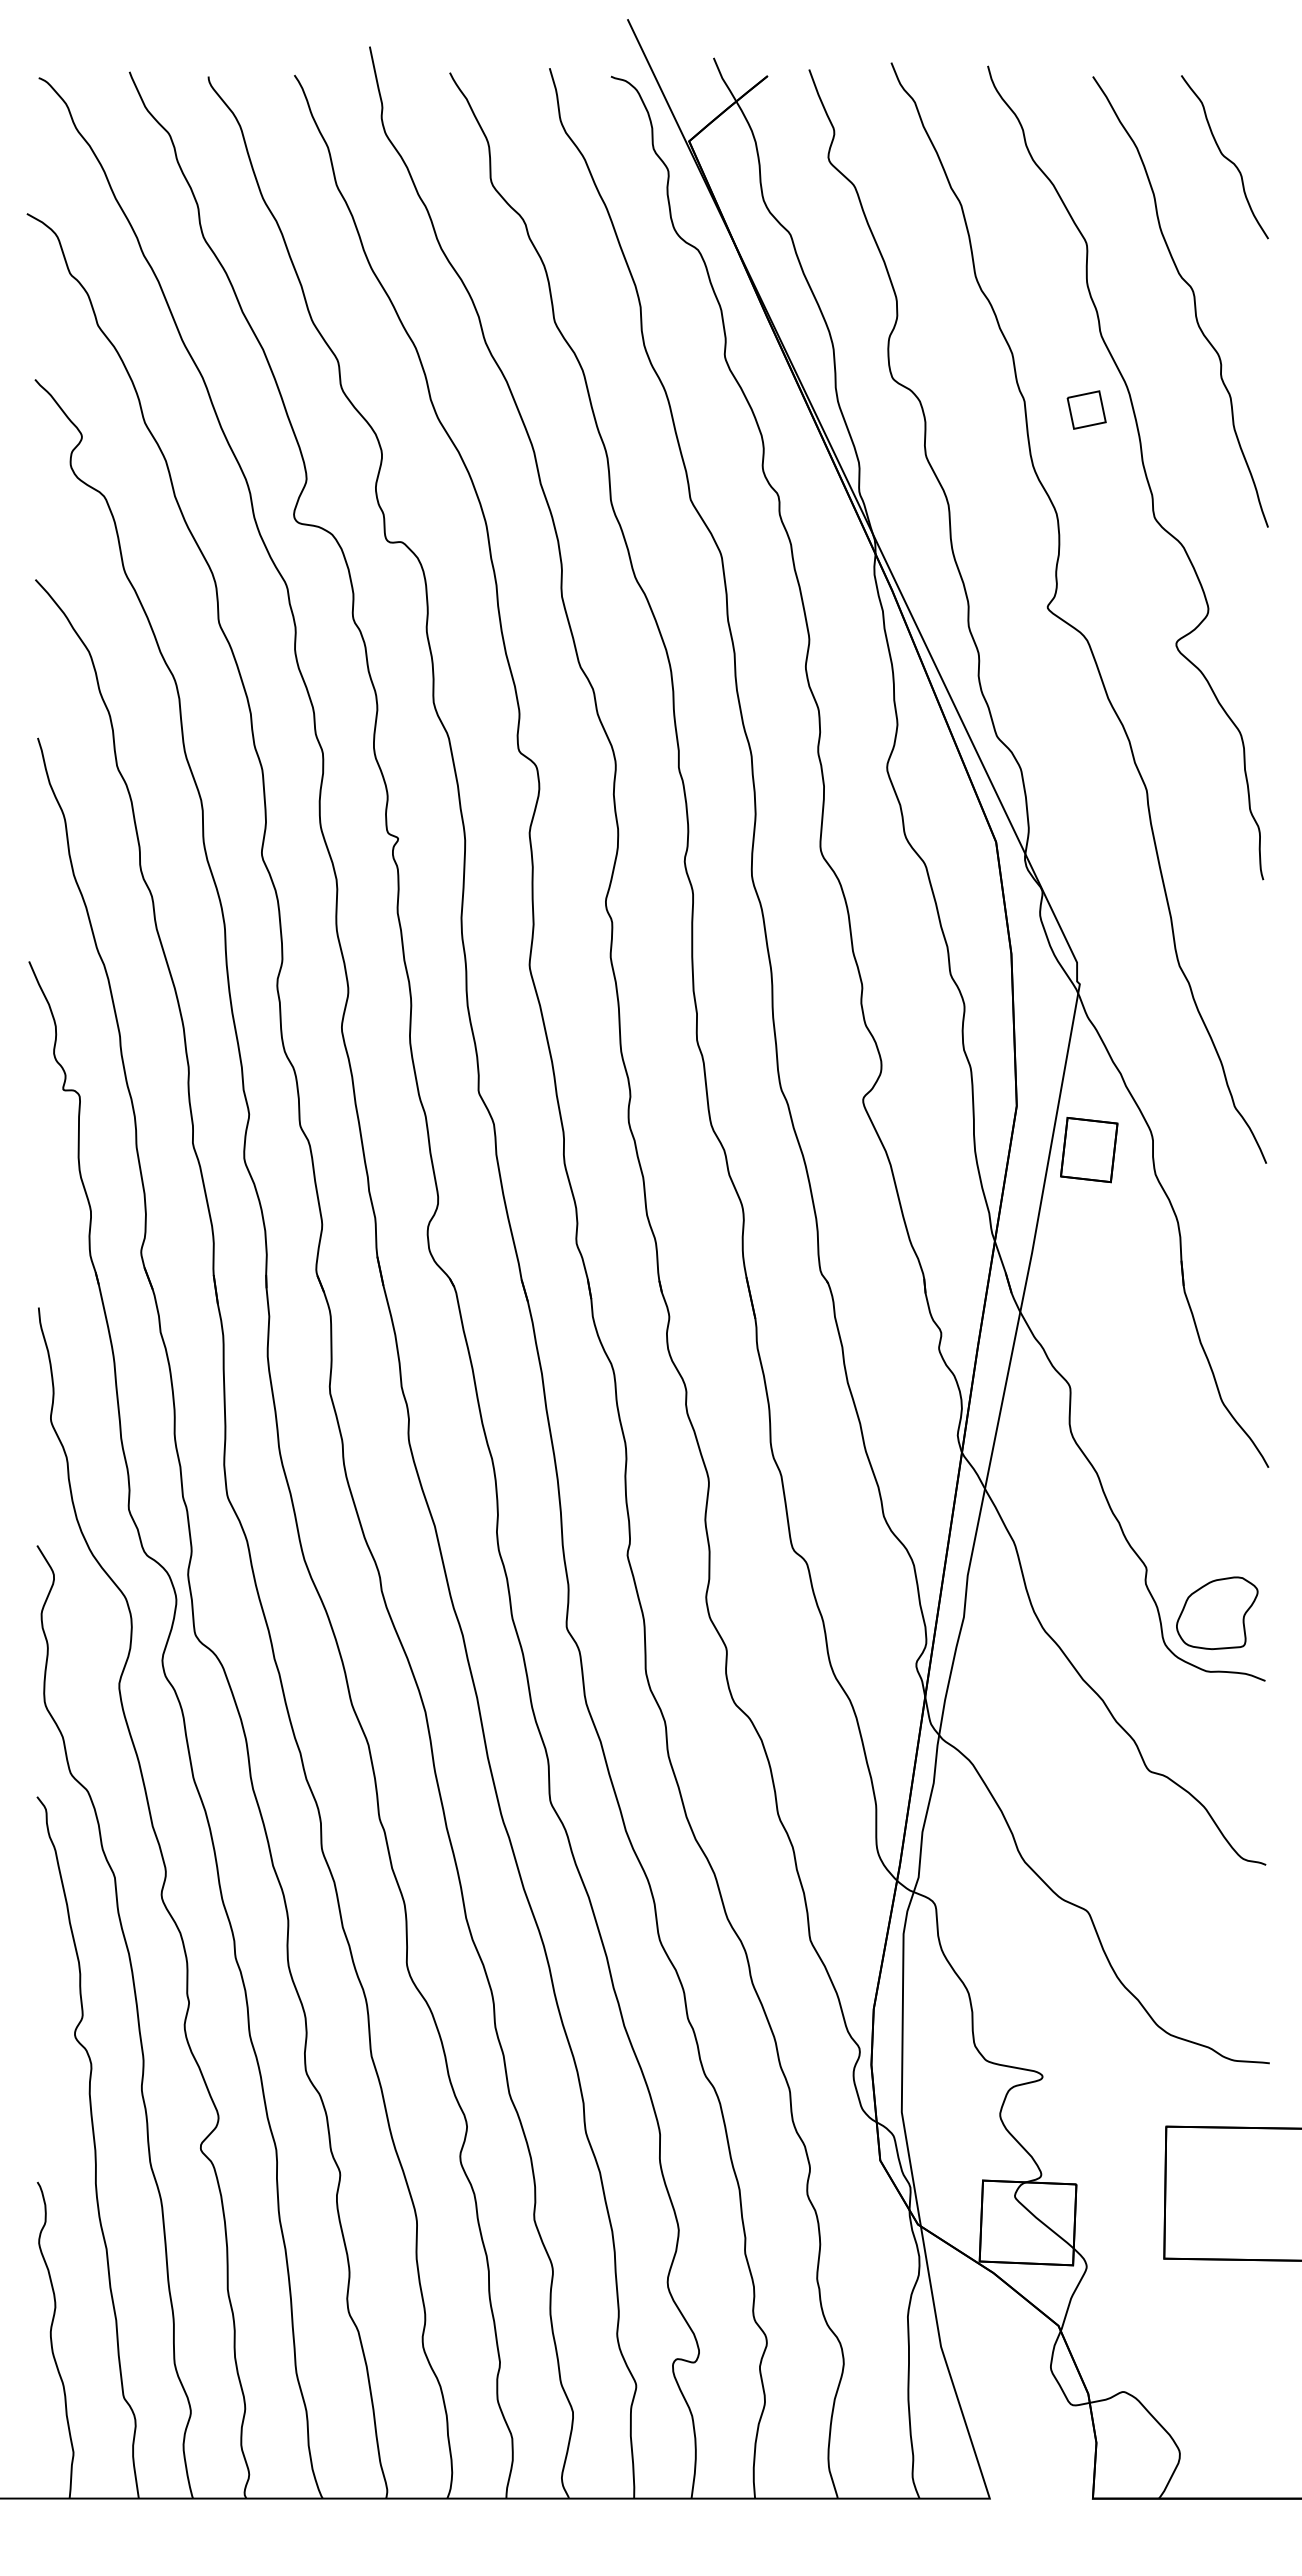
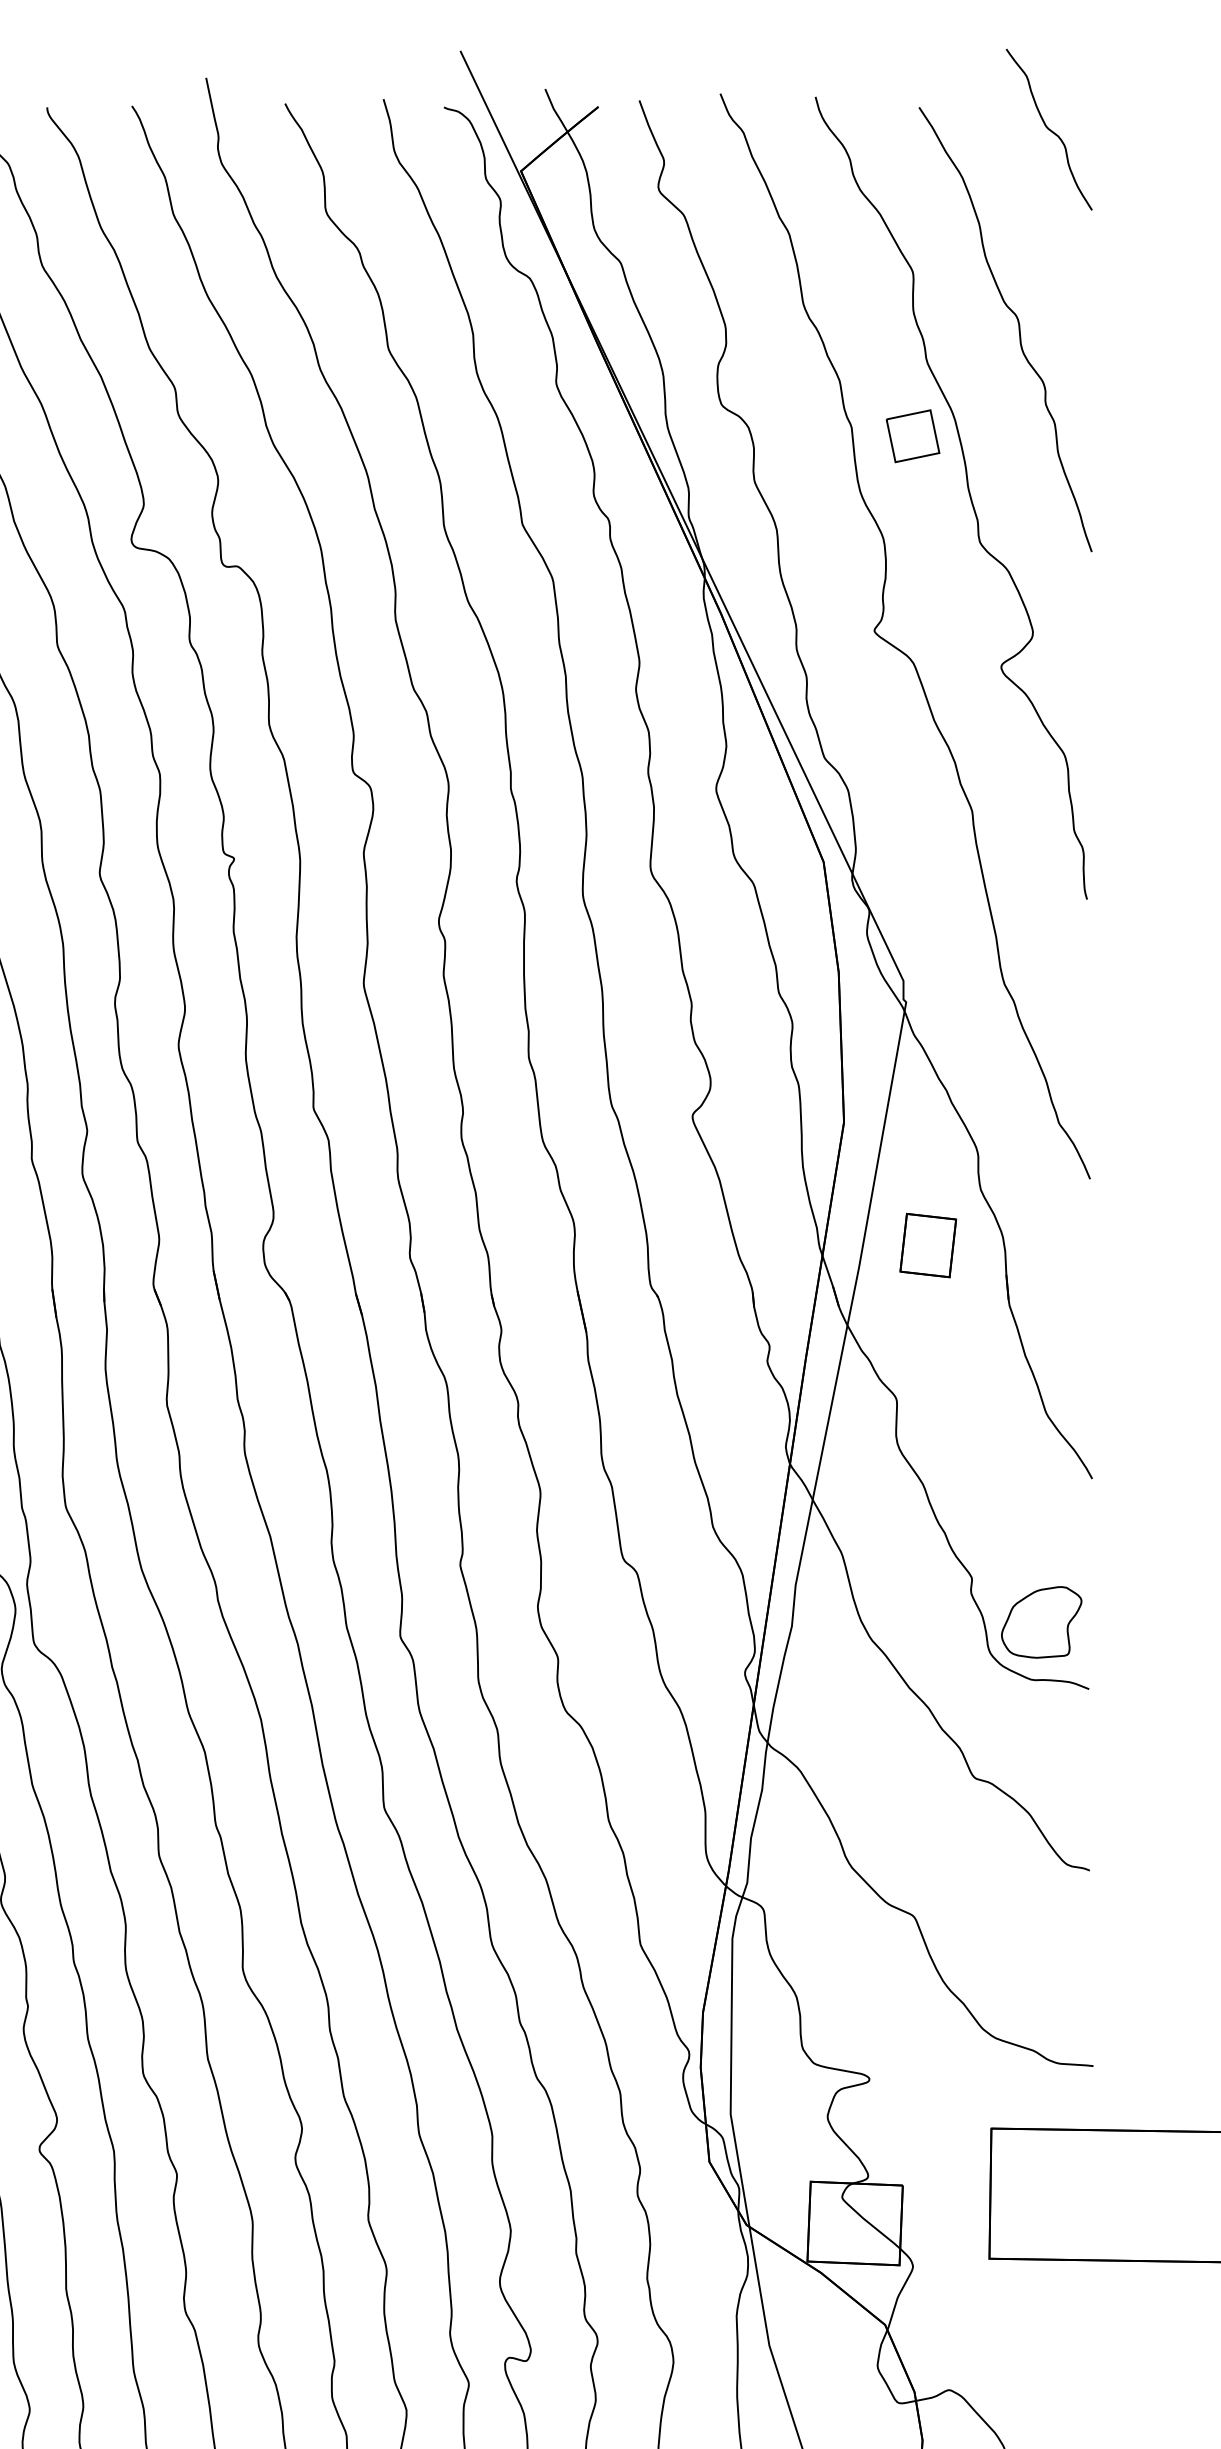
curve: (1224, 157) -> (1048, 130), moved
part: (1086, 409) -> (912, 435), size x1.4
part: (1089, 1149) -> (928, 1245), moved

